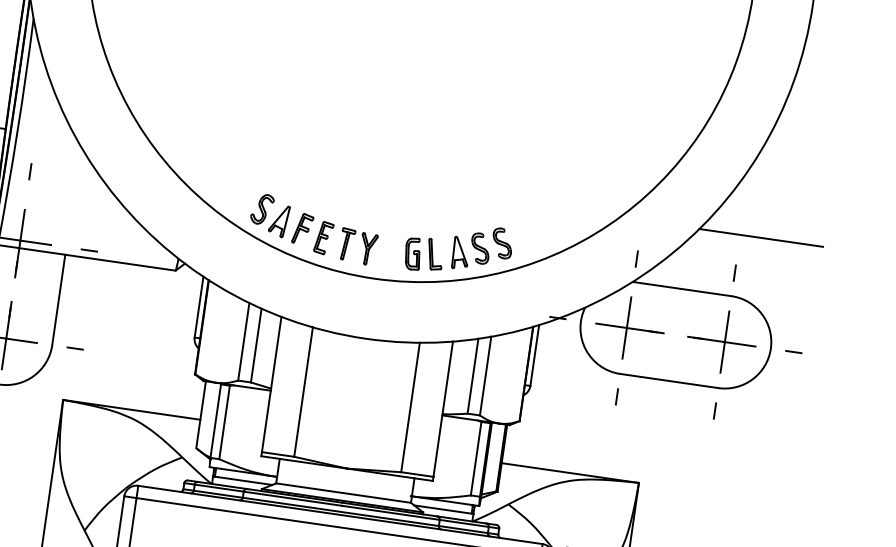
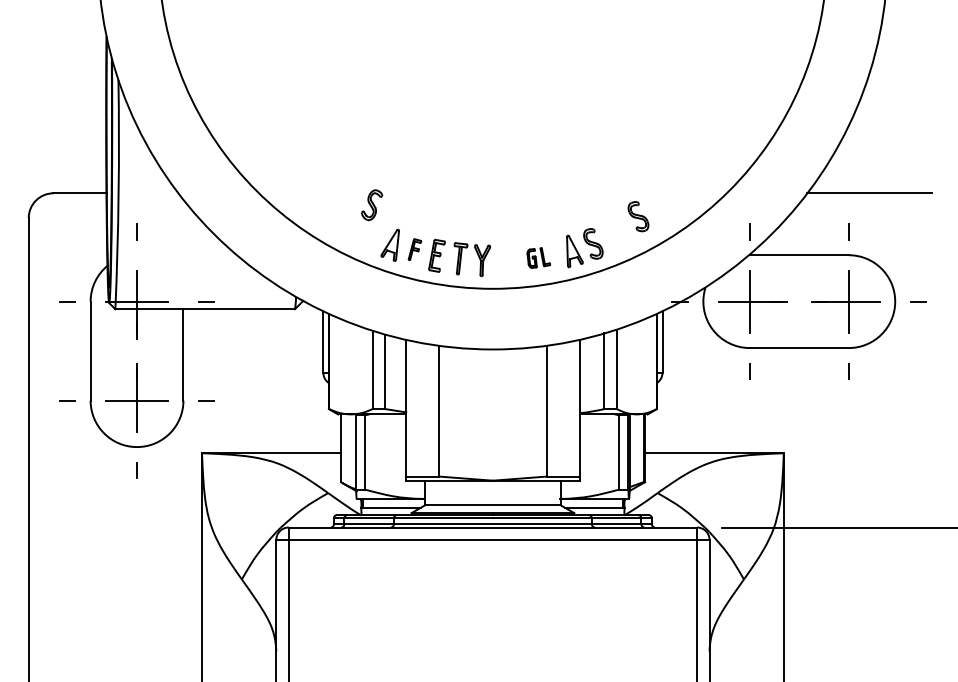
part: (262, 209) -> (372, 205), moved
part: (302, 228) -> (414, 249), size x0.7
part: (502, 243) -> (638, 216), moved
part: (424, 254) -> (538, 257), size x0.6

